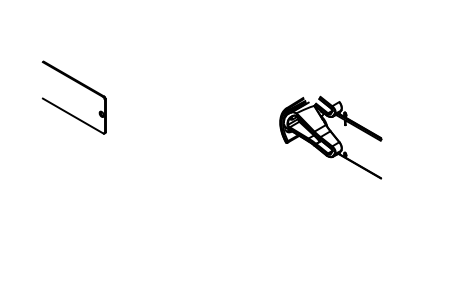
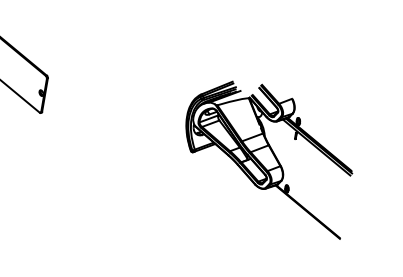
part: (330, 137) -> (267, 155), size x1.67

